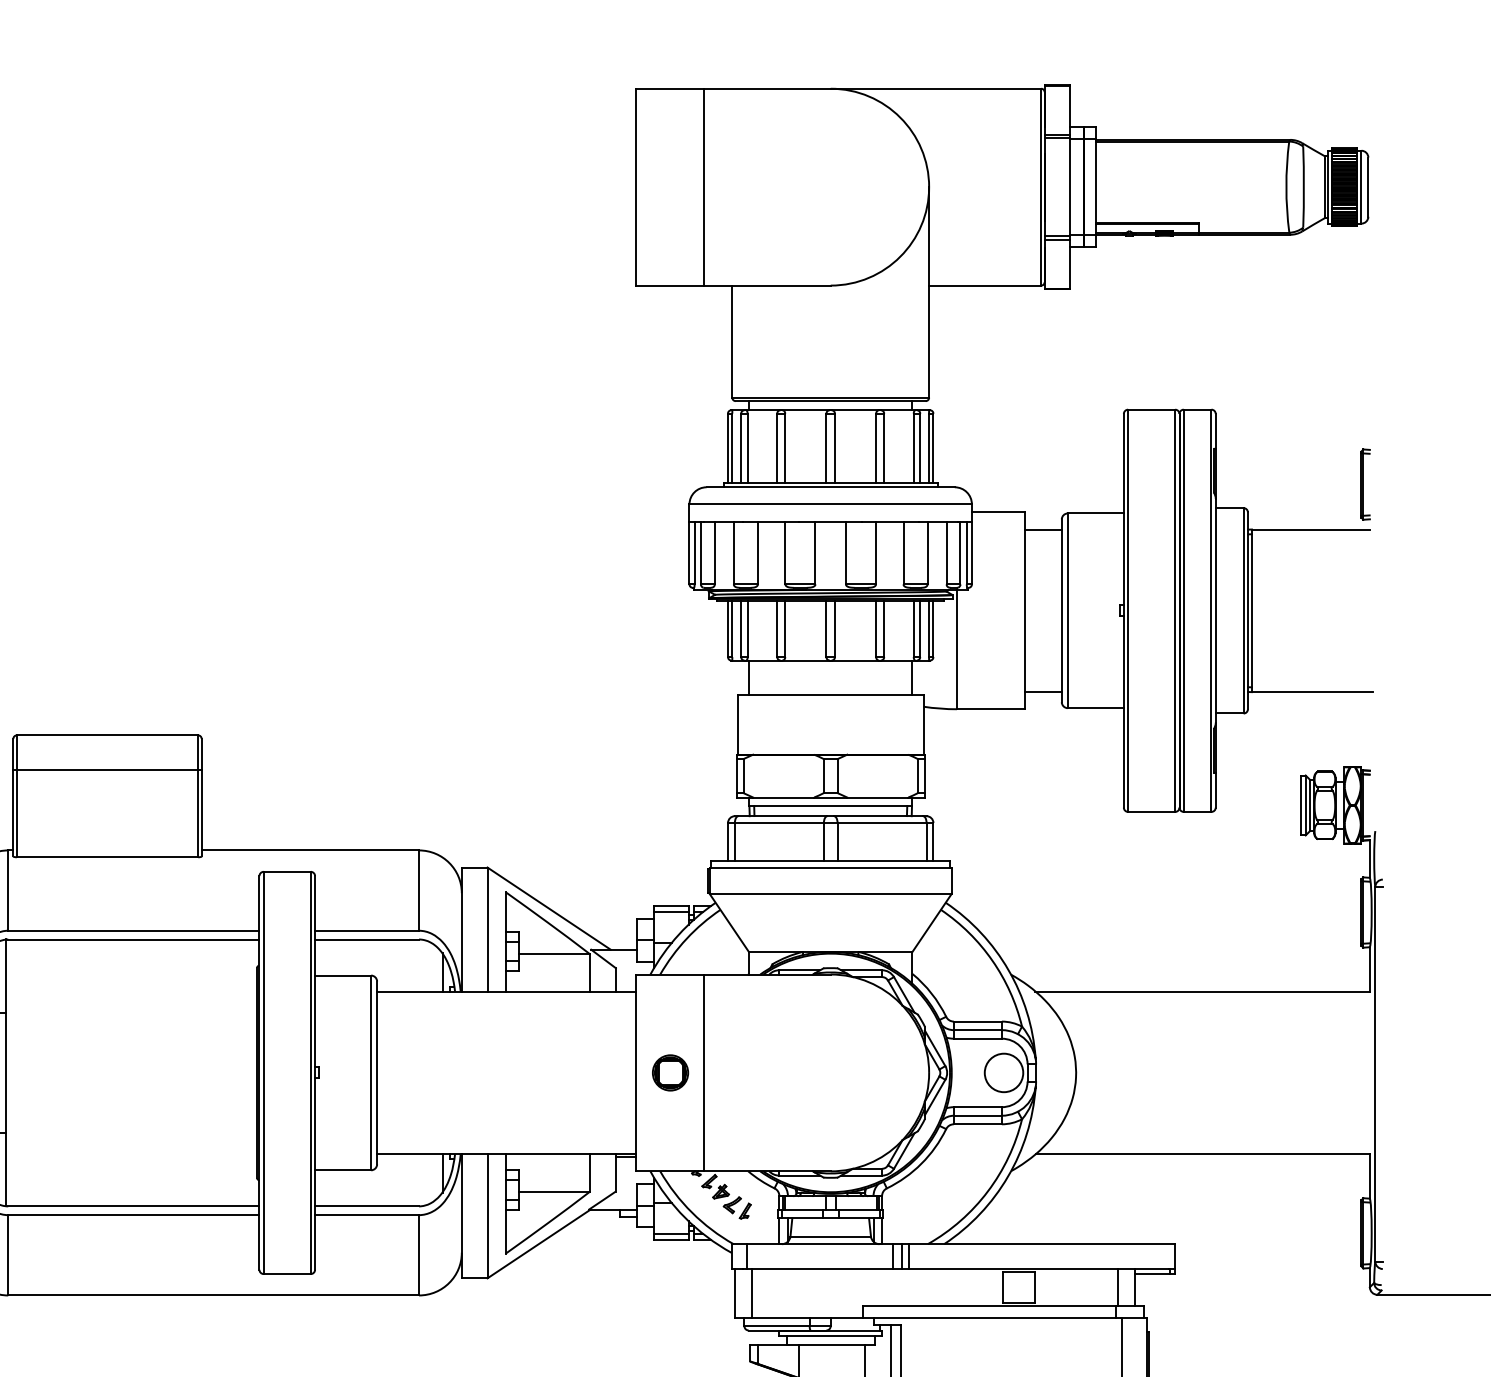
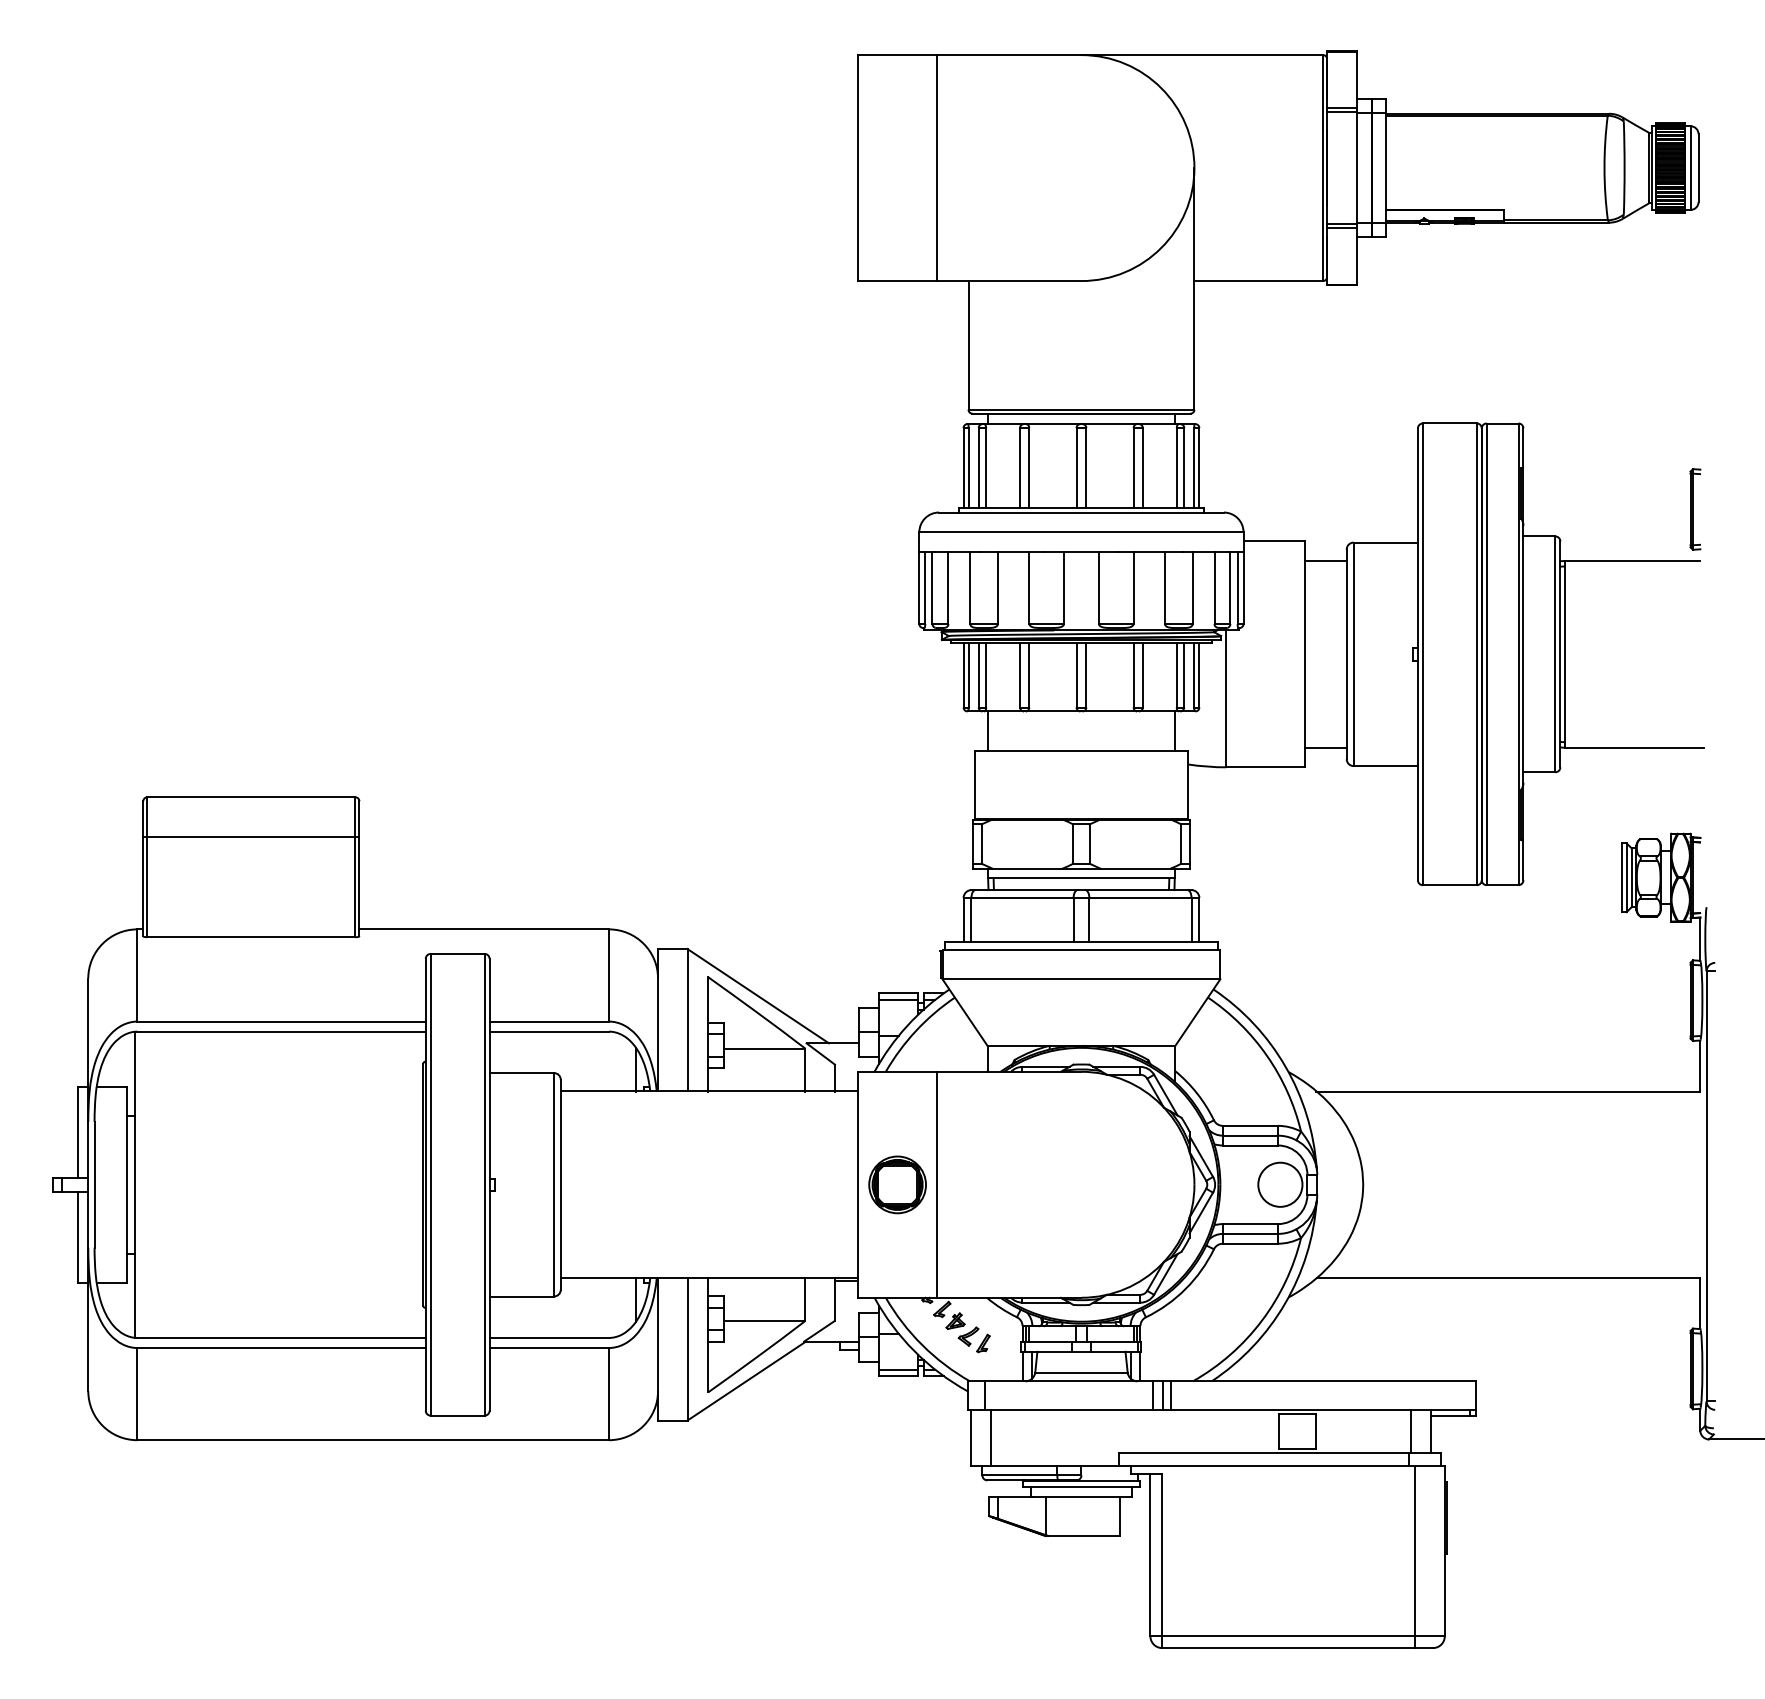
part: (670, 1072) -> (897, 1184), size x1.4

